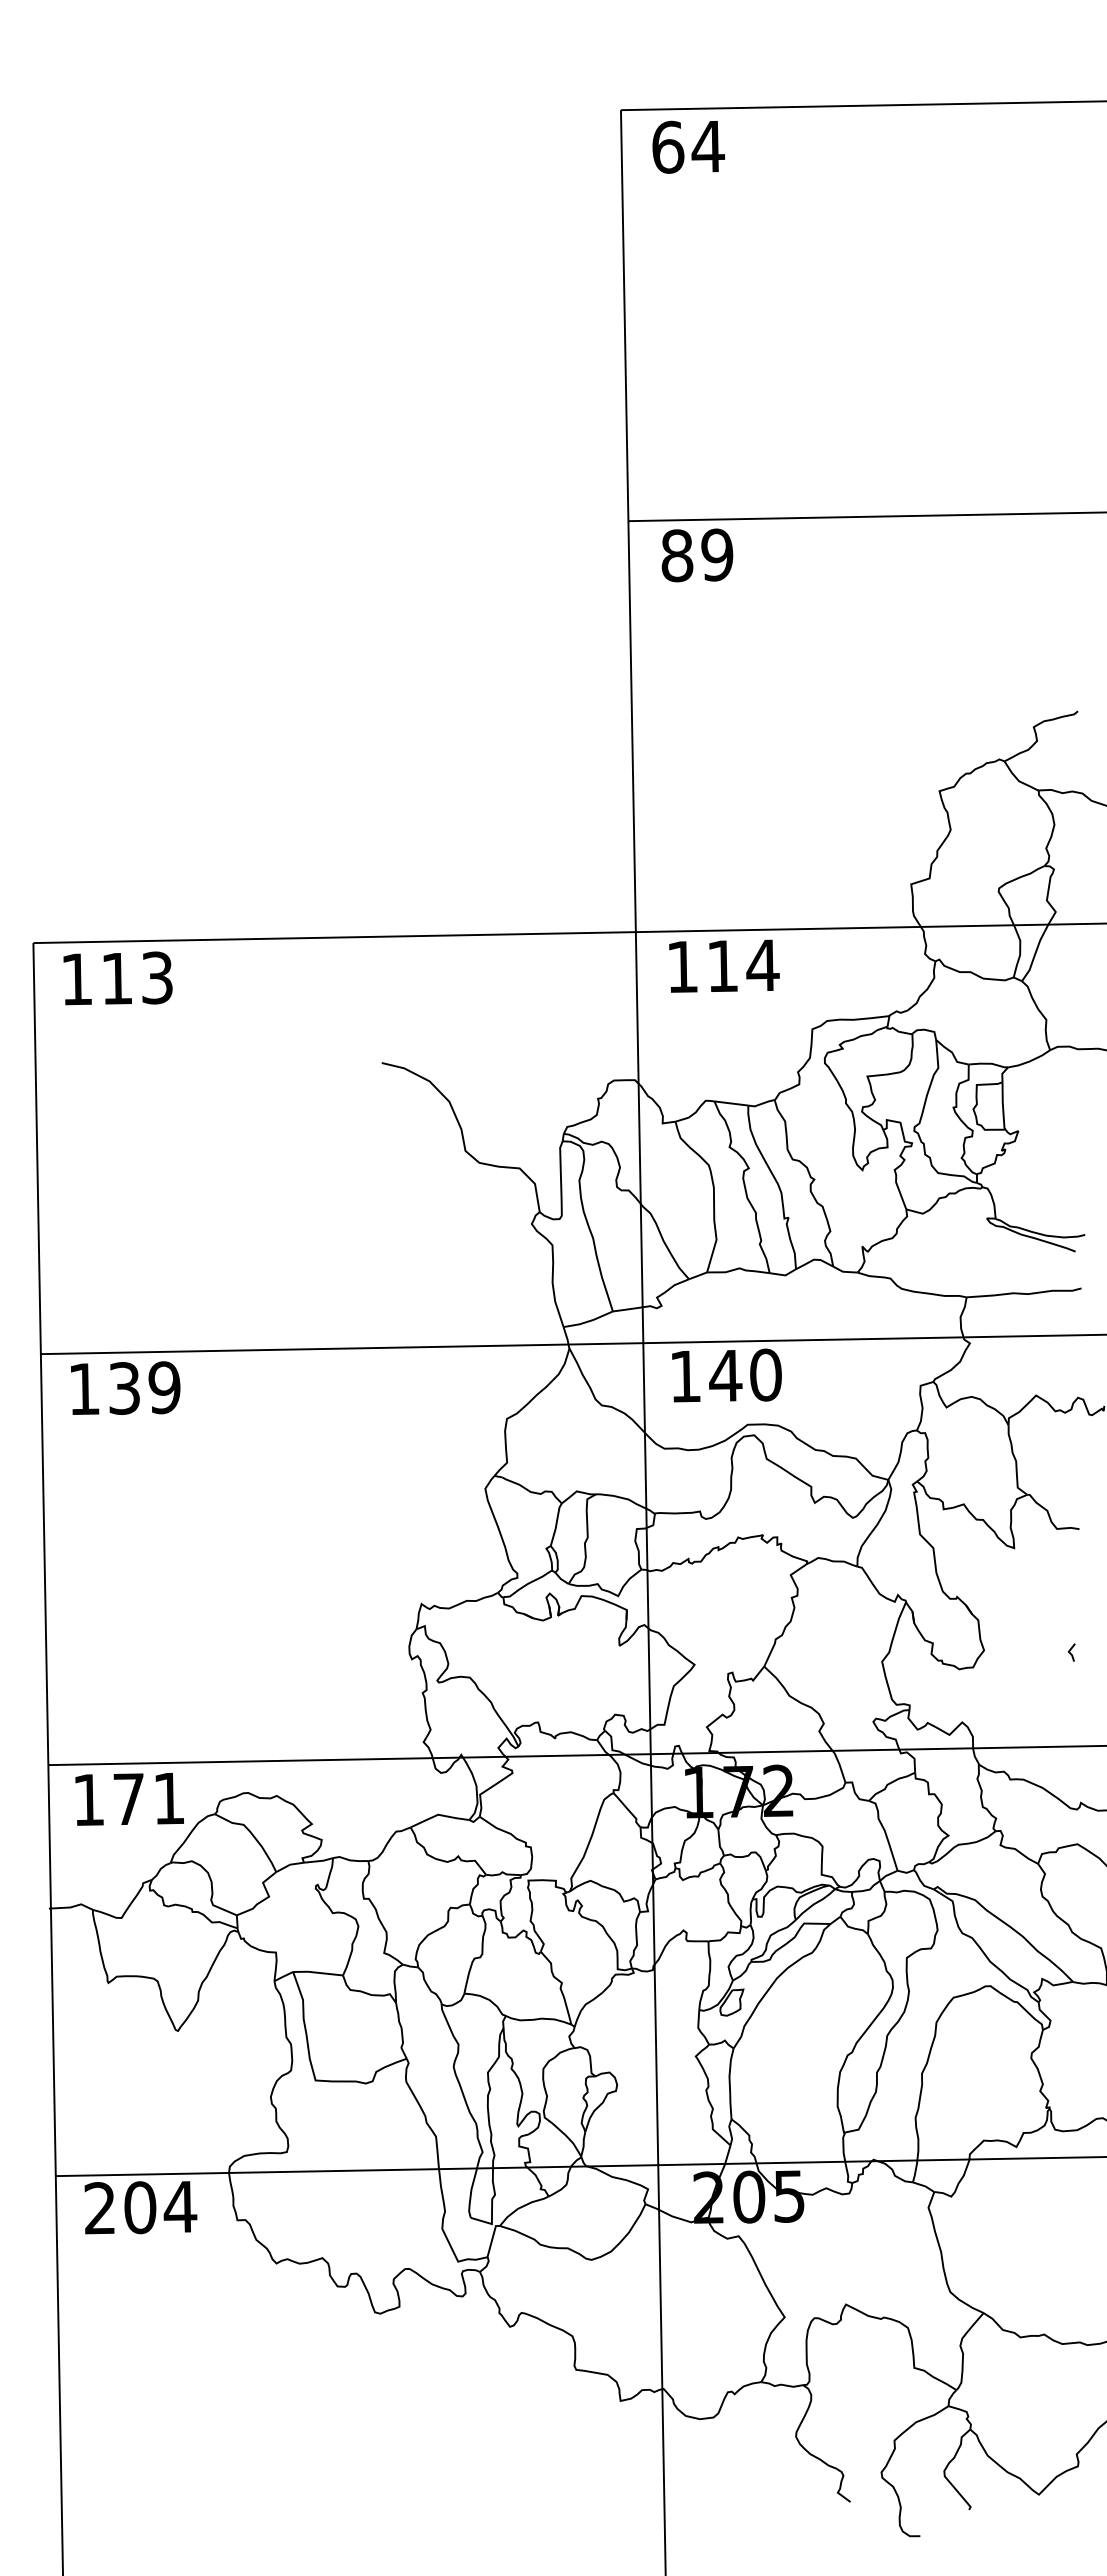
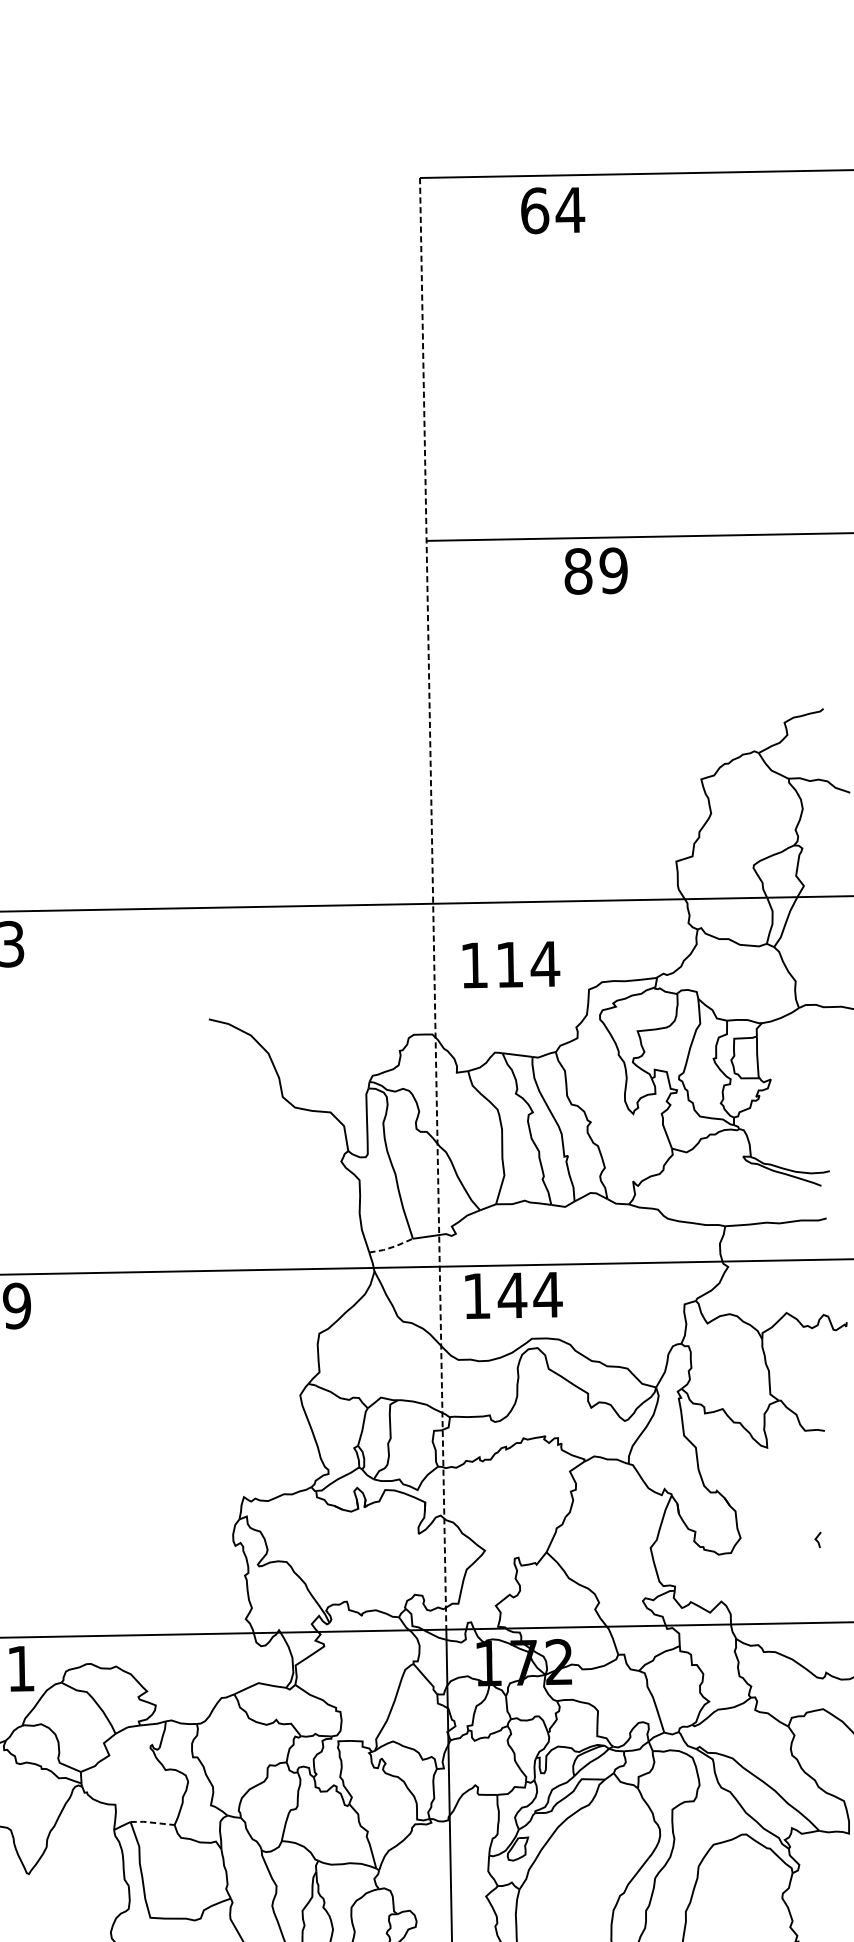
text: (688, 146) -> (552, 210), moved
text: (697, 555) -> (596, 571), moved
line: (635, 932) -> (432, 904), solid -> dashed
text: (724, 965) -> (511, 964), moved
line: (589, 1321) -> (392, 1247), solid -> dashed
text: (765, 1374) -> (547, 1294), 140 -> 144
line: (317, 1972) -> (152, 1822), solid -> dashed

